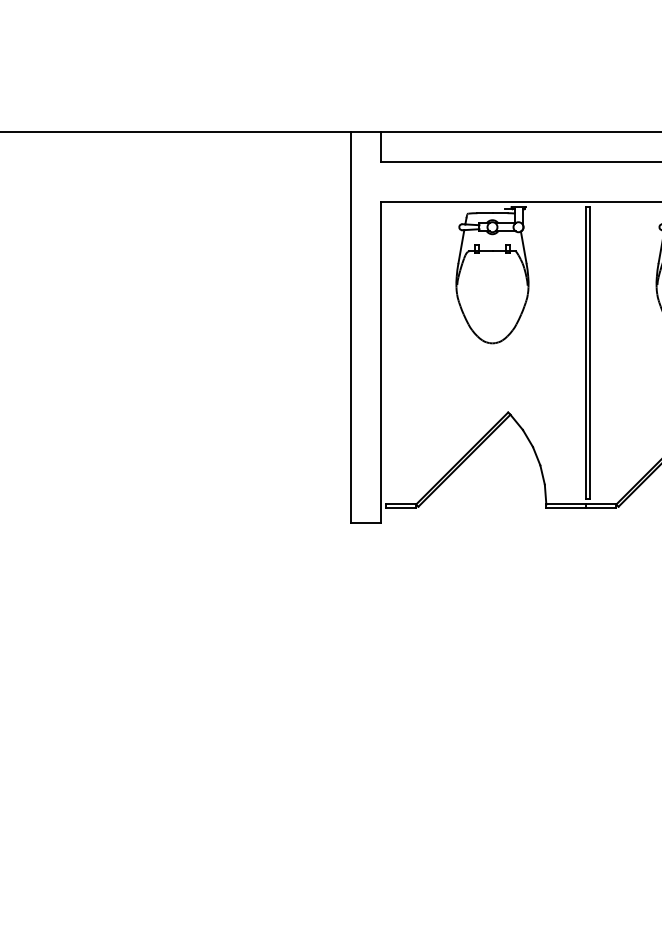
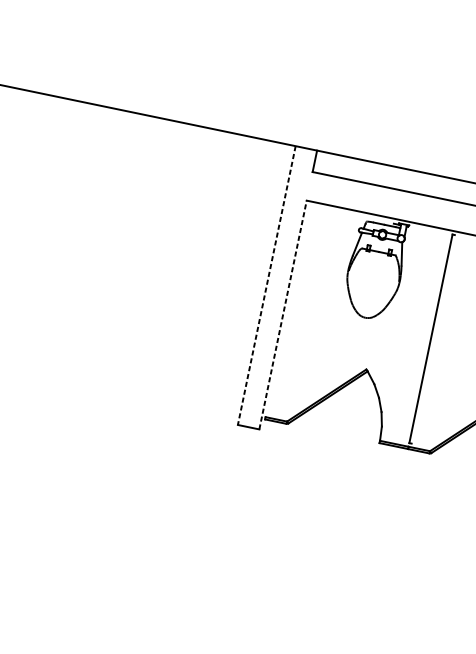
line: (351, 328) -> (266, 286), solid -> dashed
line: (589, 353) -> (433, 339), removed
line: (381, 362) -> (283, 315), solid -> dashed

